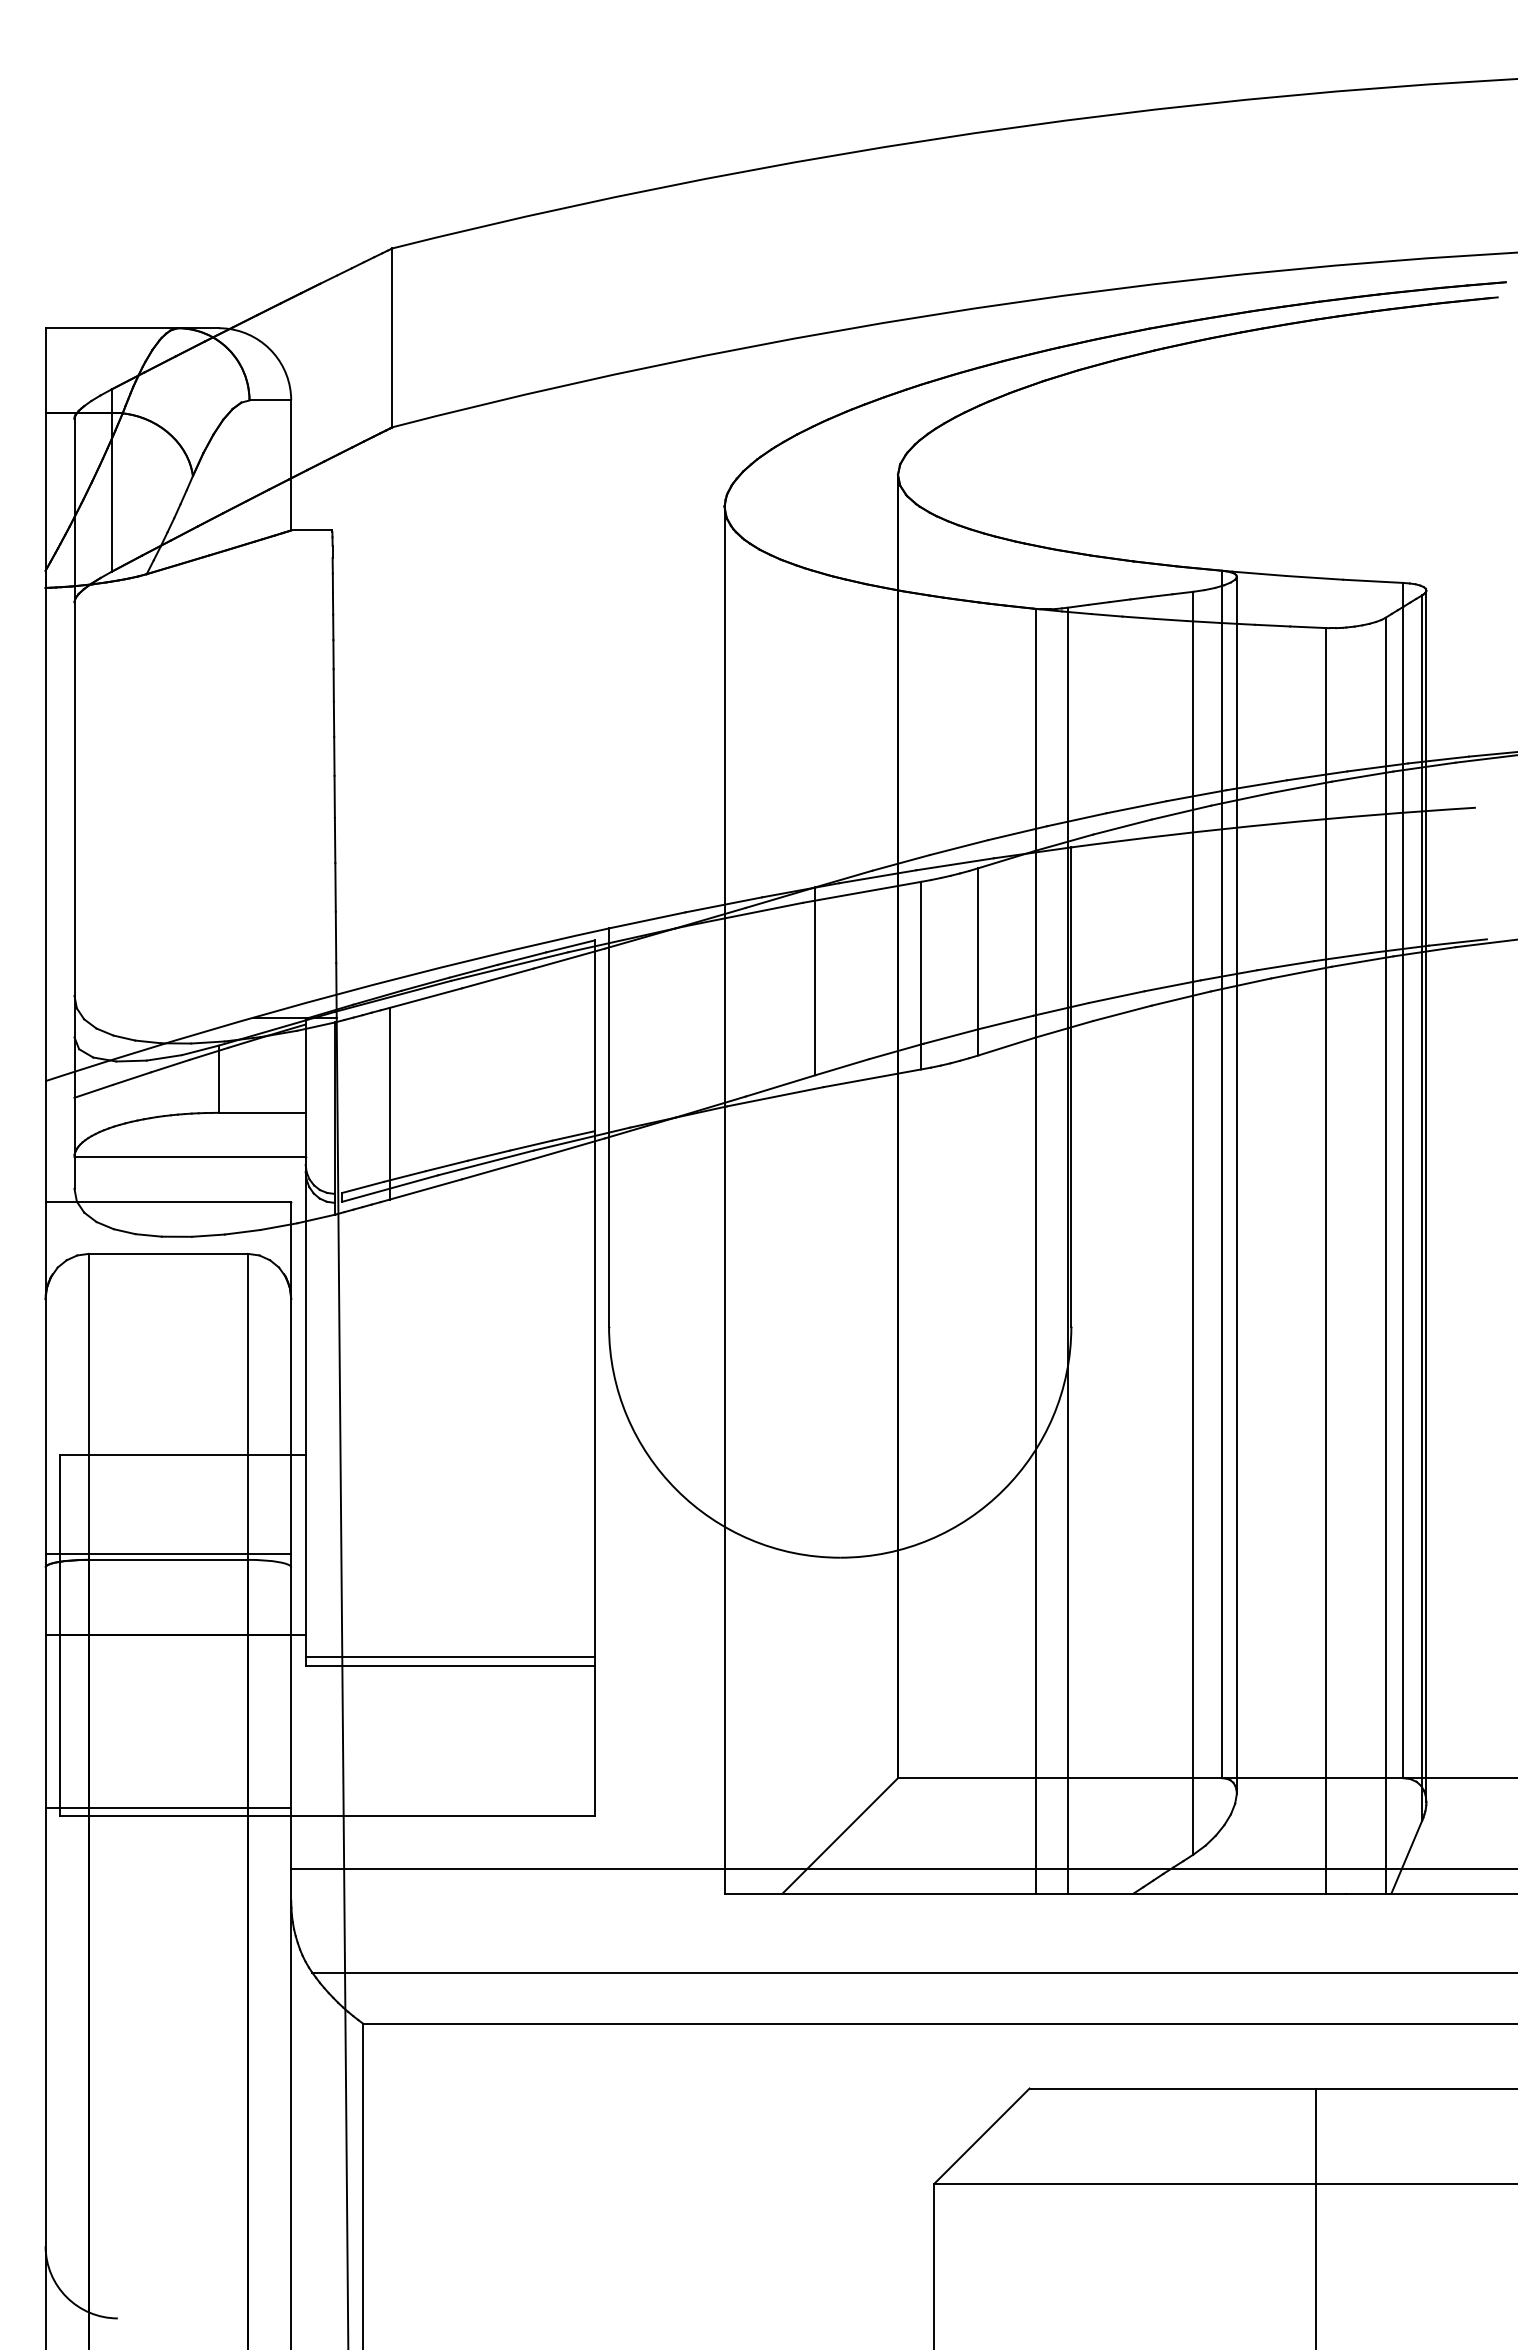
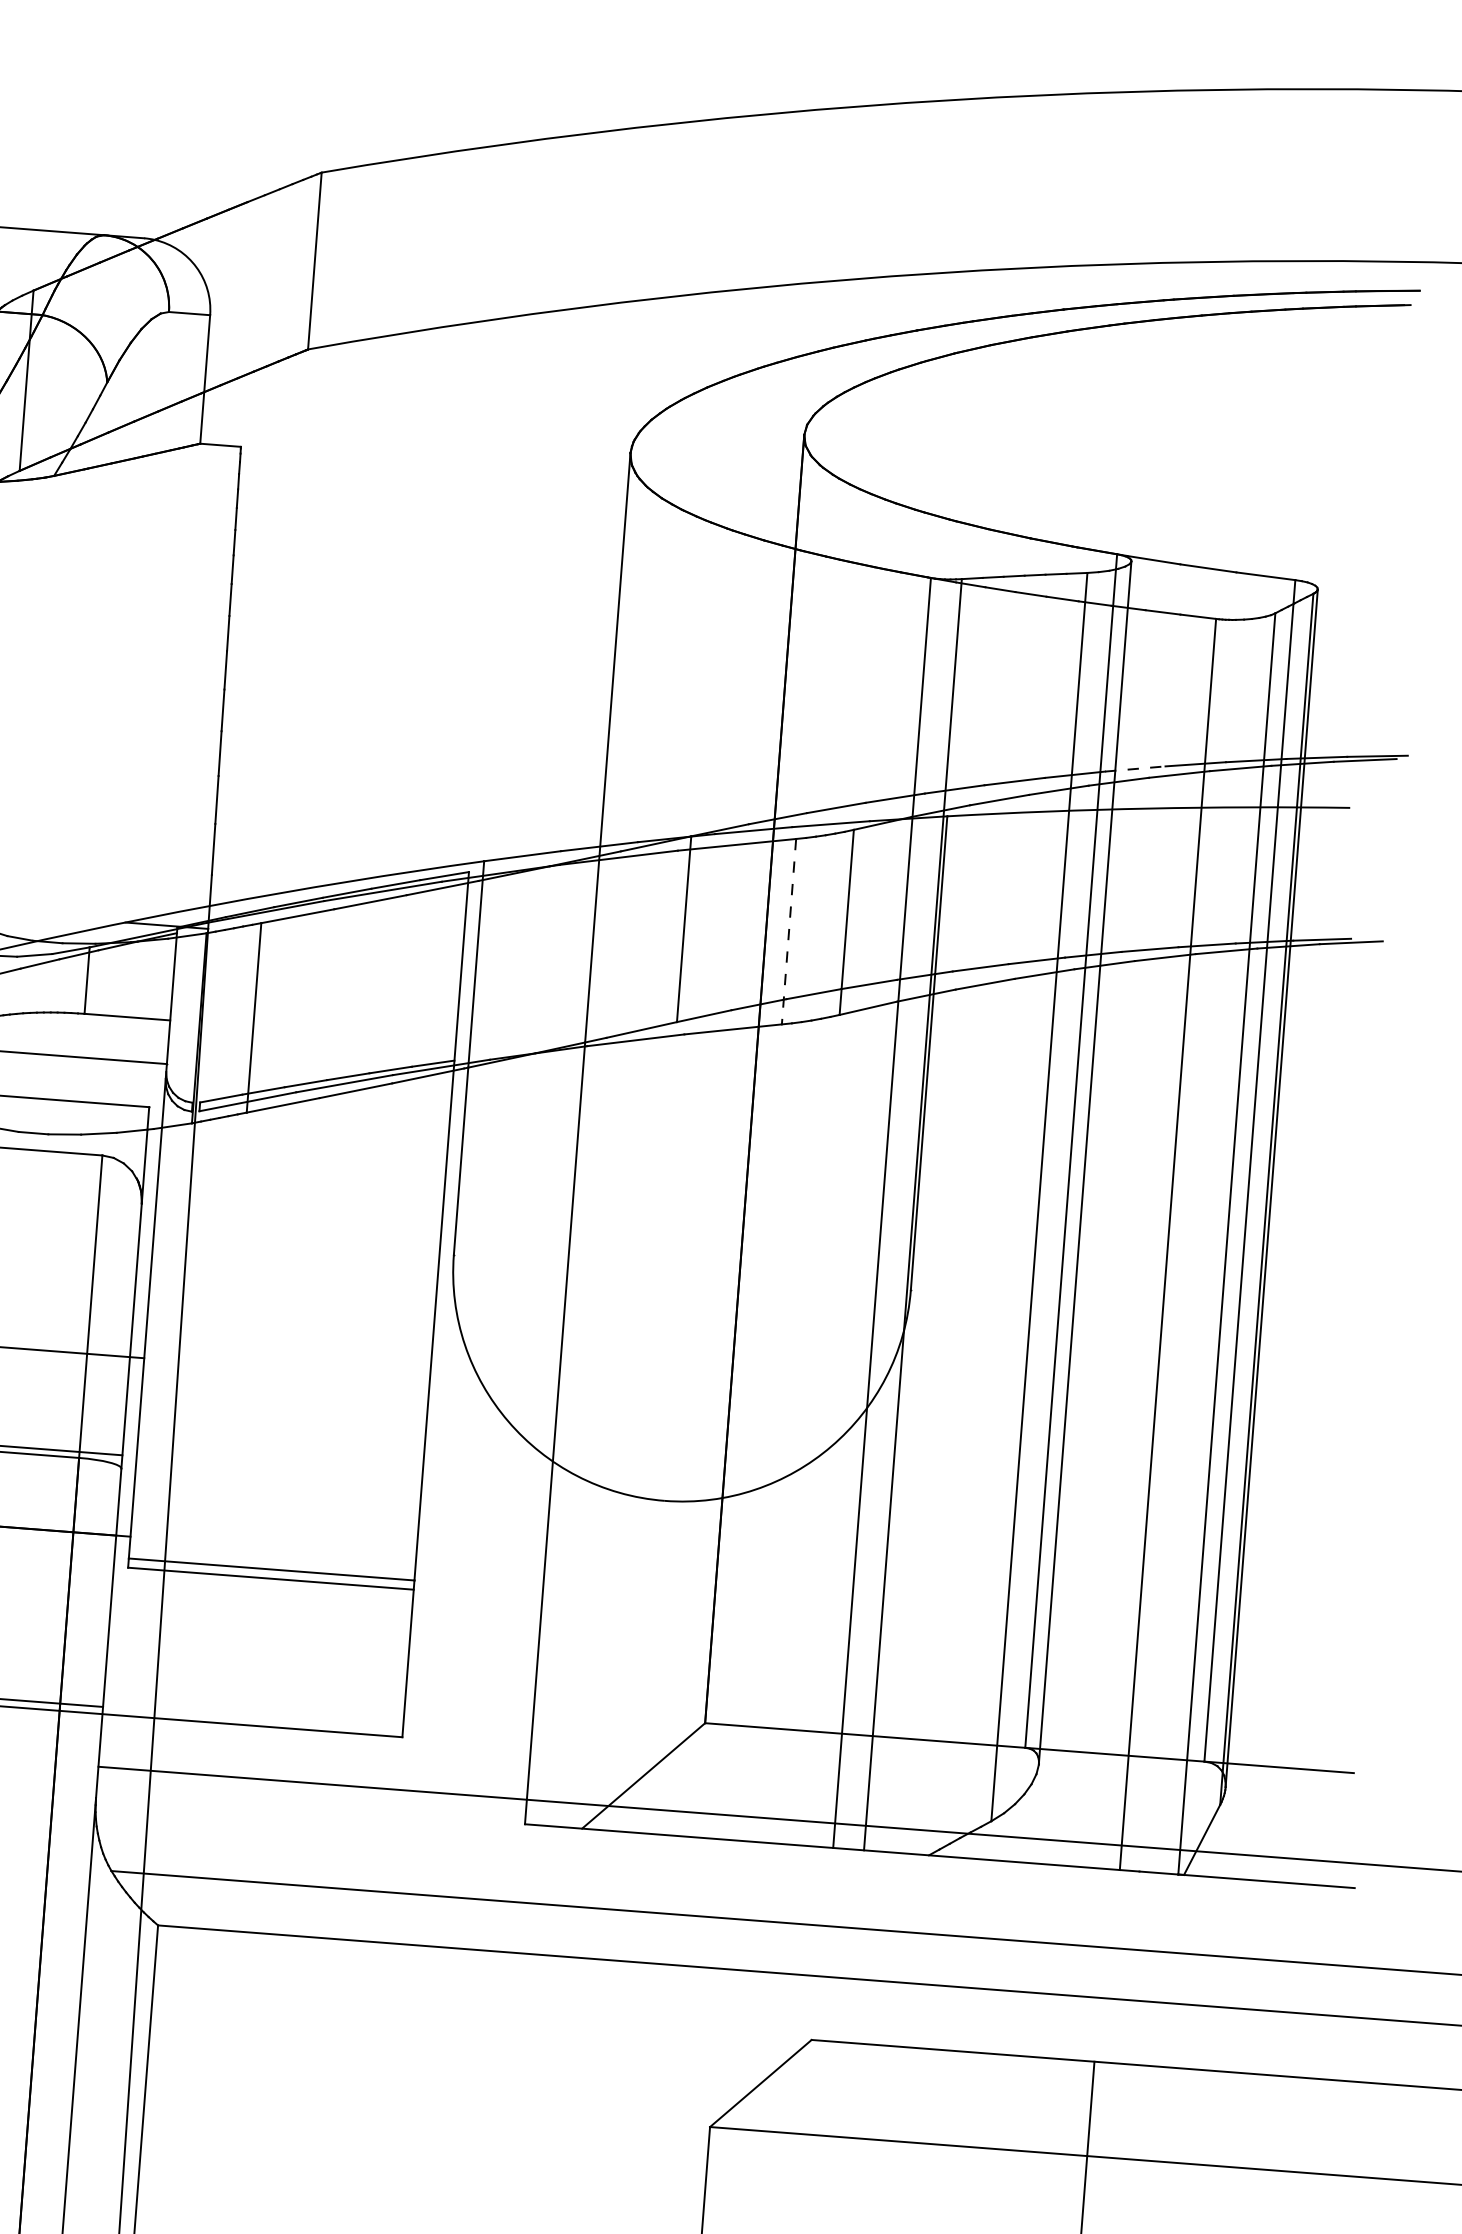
line: (1256, 785) -> (1135, 769), solid -> dashed
line: (921, 975) -> (789, 931), solid -> dashed

